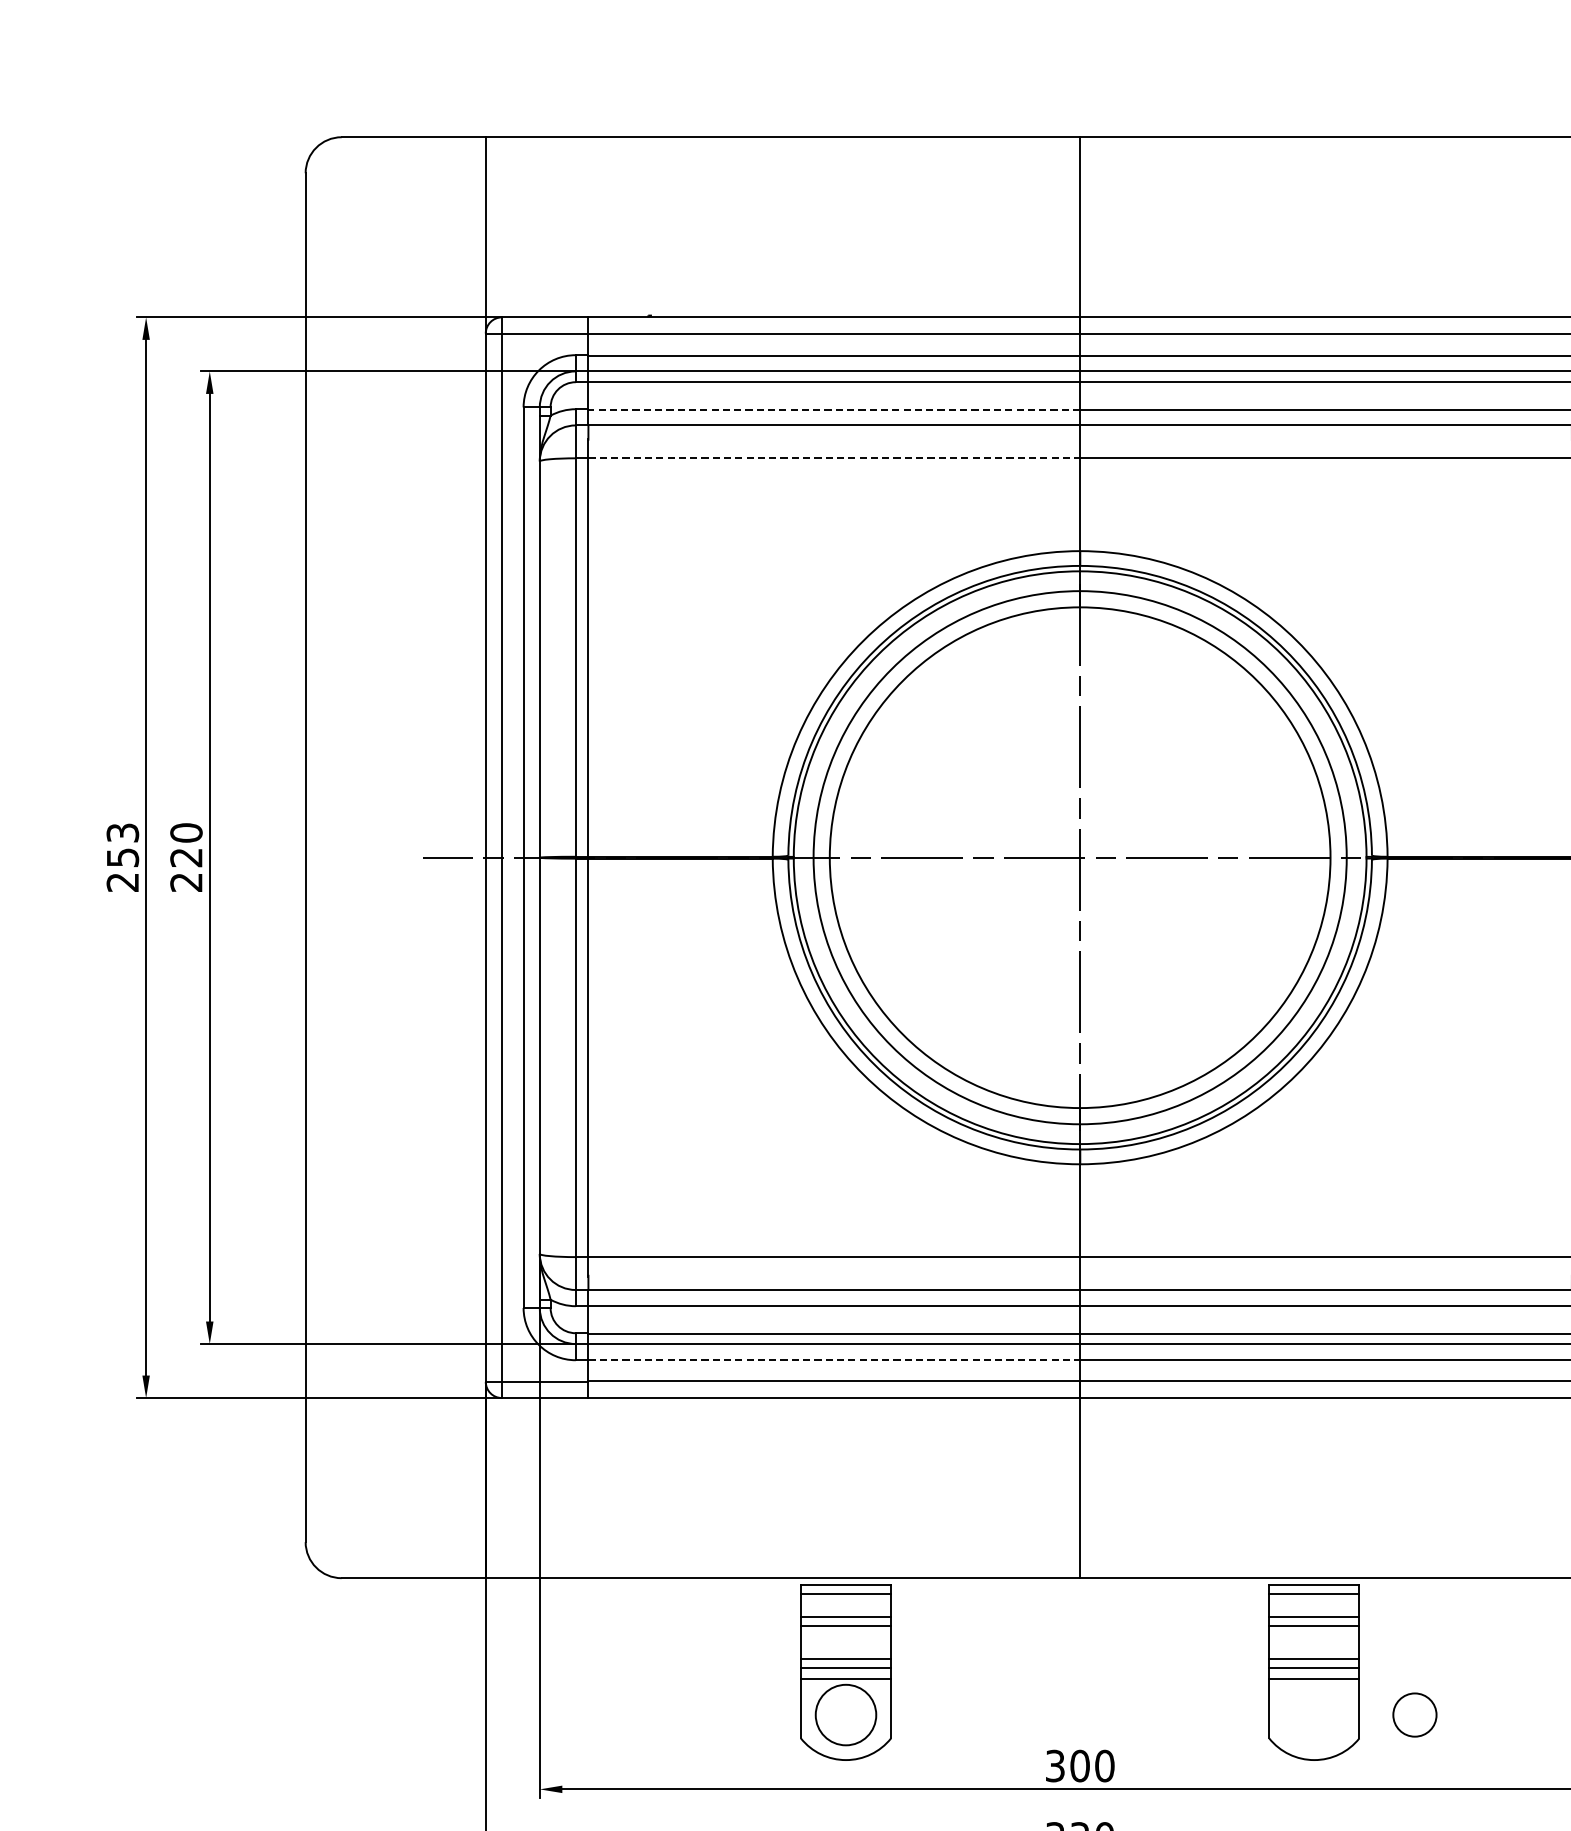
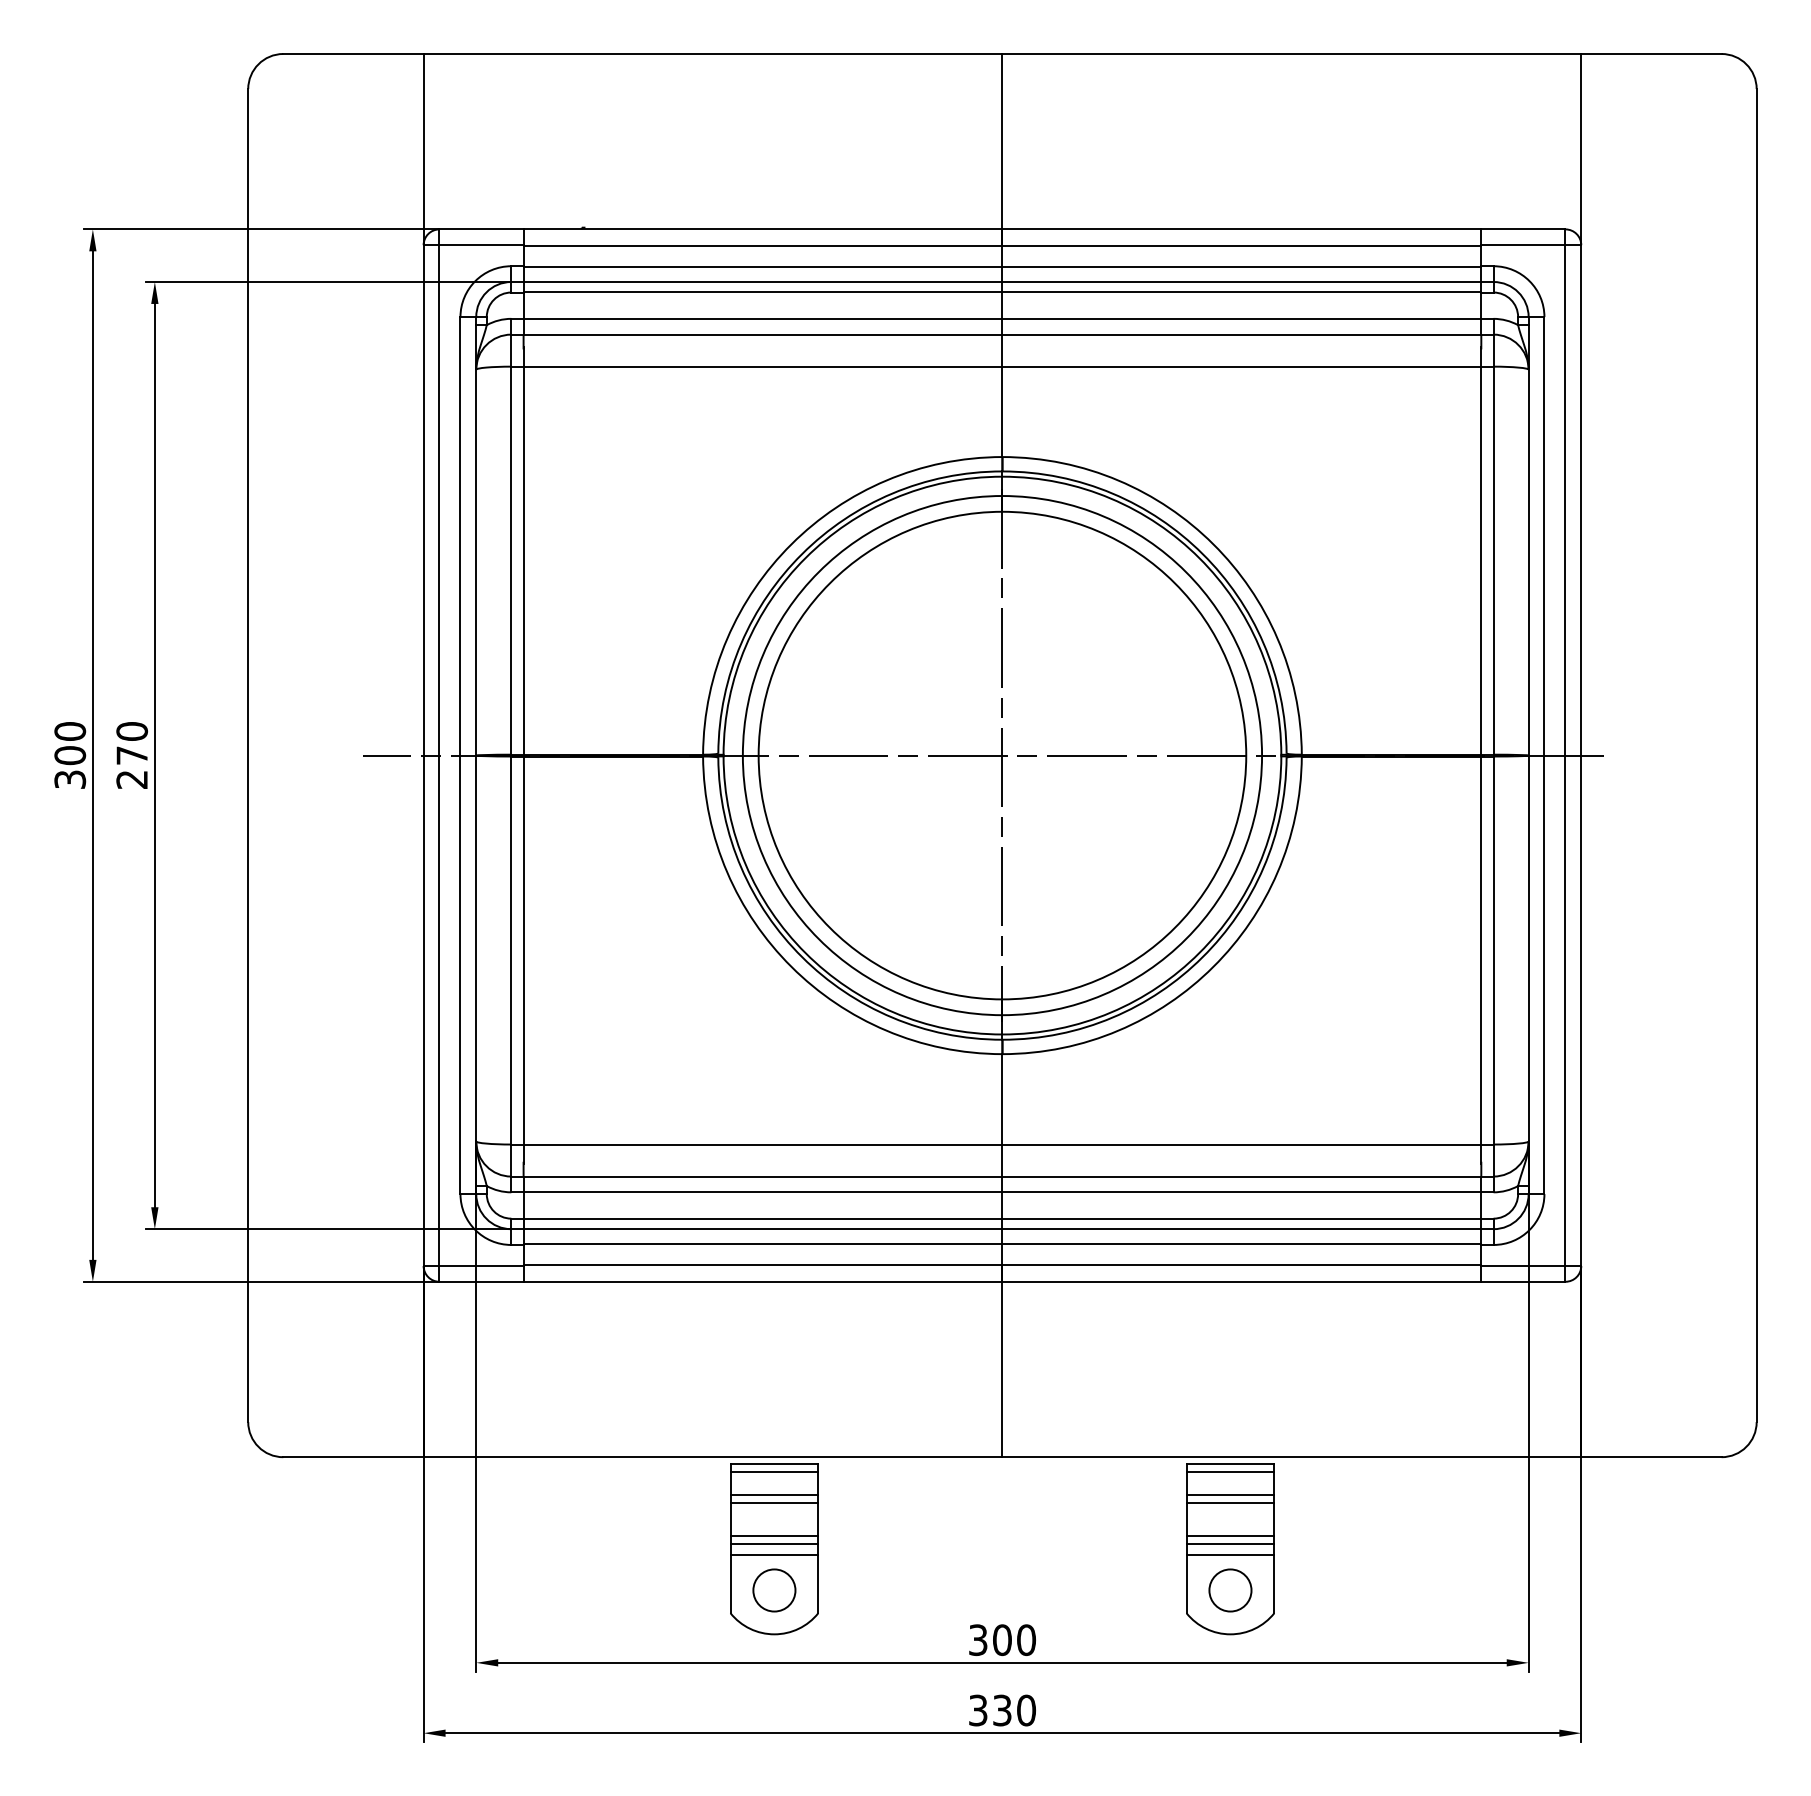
line: (833, 409) -> (762, 319), dashed -> solid
line: (834, 458) -> (763, 366), dashed -> solid
text: (123, 857) -> (70, 755), 253 -> 300
text: (185, 857) -> (131, 755), 220 -> 270
line: (834, 1359) -> (763, 1244), dashed -> solid
circle: (846, 1715) -> (774, 1590), size x0.71
circle: (1414, 1715) -> (1230, 1590), moved

